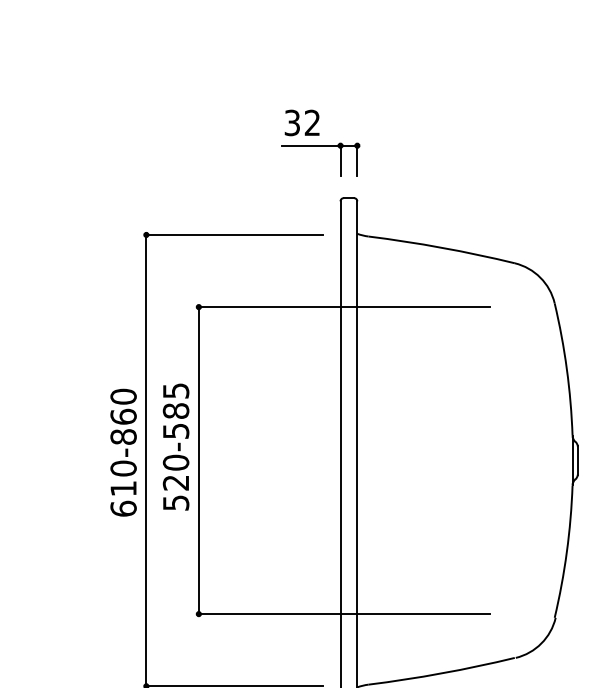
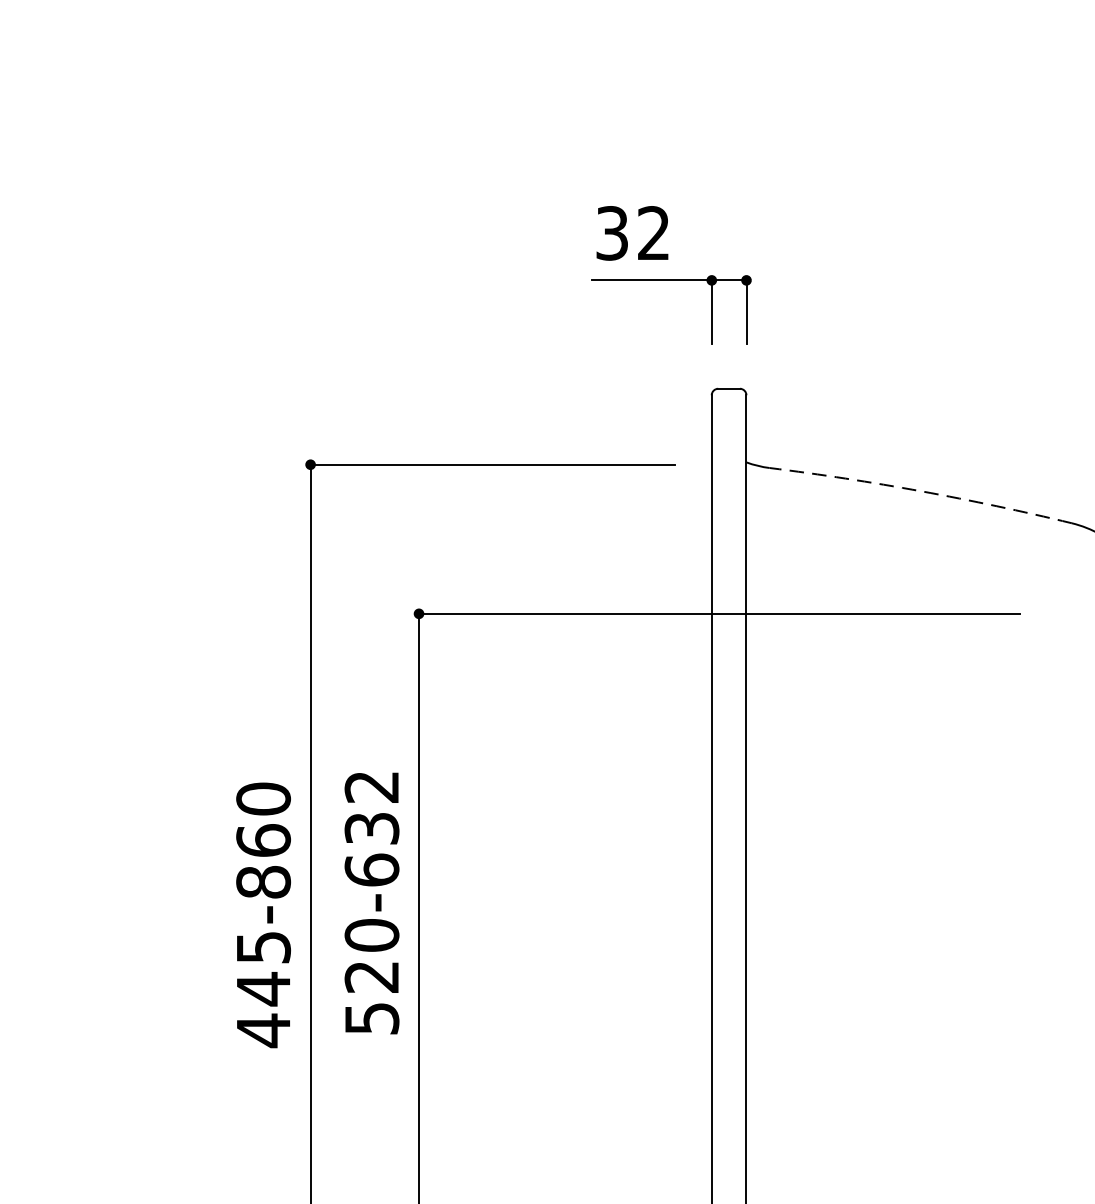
arc: (442, 247) -> (922, 490), solid -> dashed
text: (175, 410) -> (370, 827), 520-585 -> 520-632
text: (123, 488) -> (263, 988), 610-860 -> 445-860

